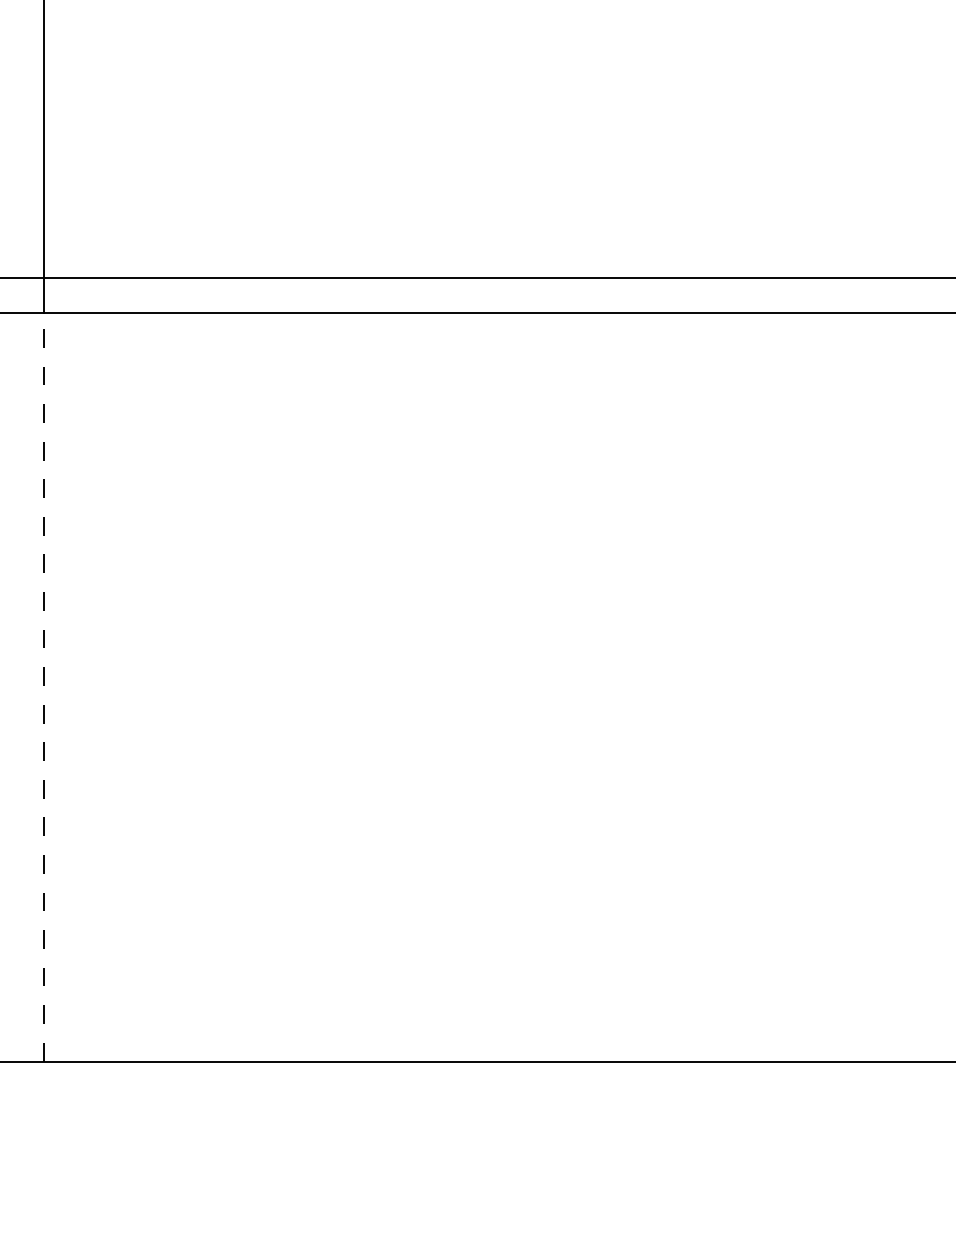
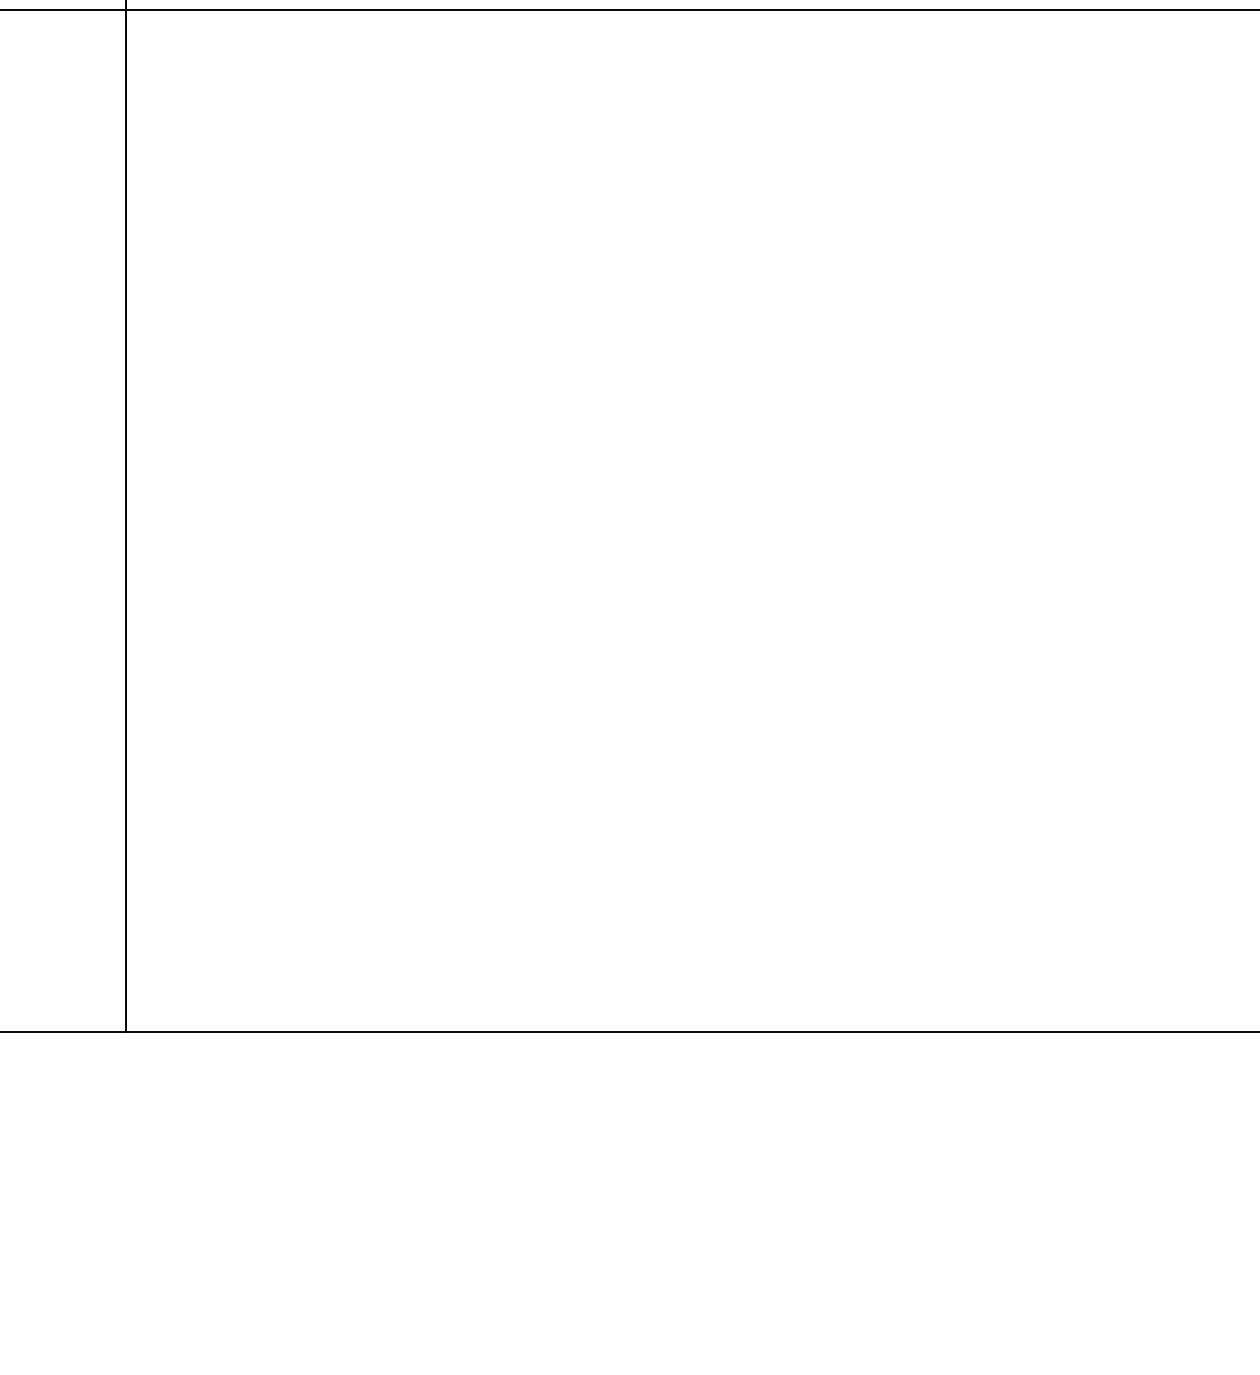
line: (43, 686) -> (125, 519), dashed -> solid

